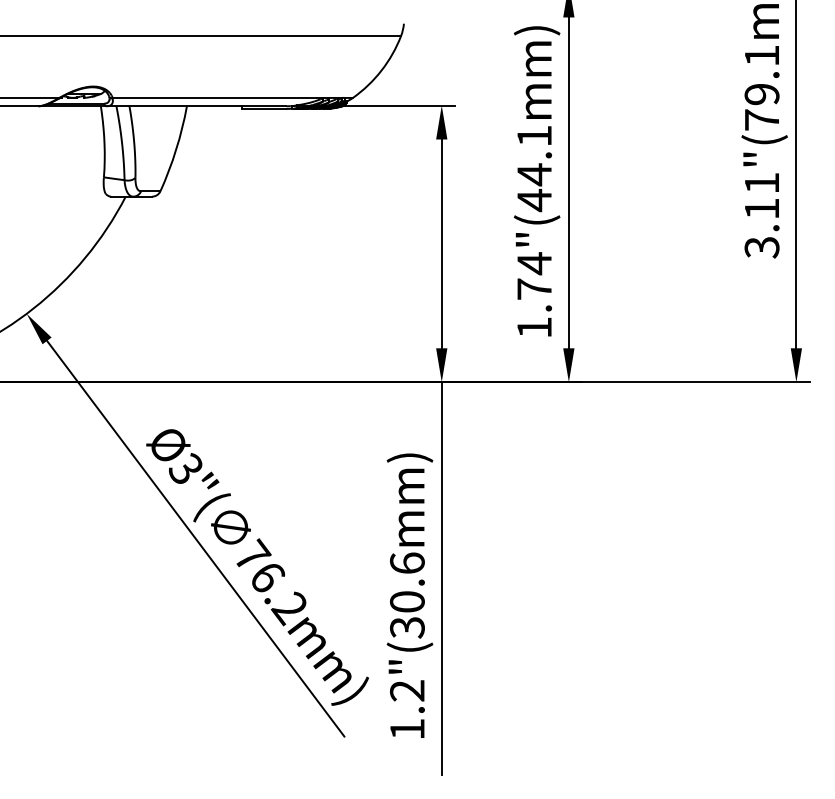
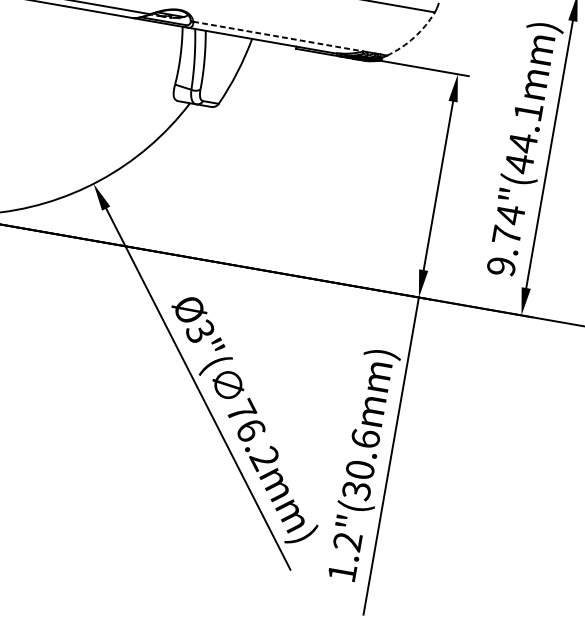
arc: (381, 70) -> (414, 37), solid -> dashed
line: (218, 97) -> (278, 36), solid -> dashed
text: (534, 327) -> (501, 266), 1.74"(44.1mm) -> 9.74"(44.1mm)

